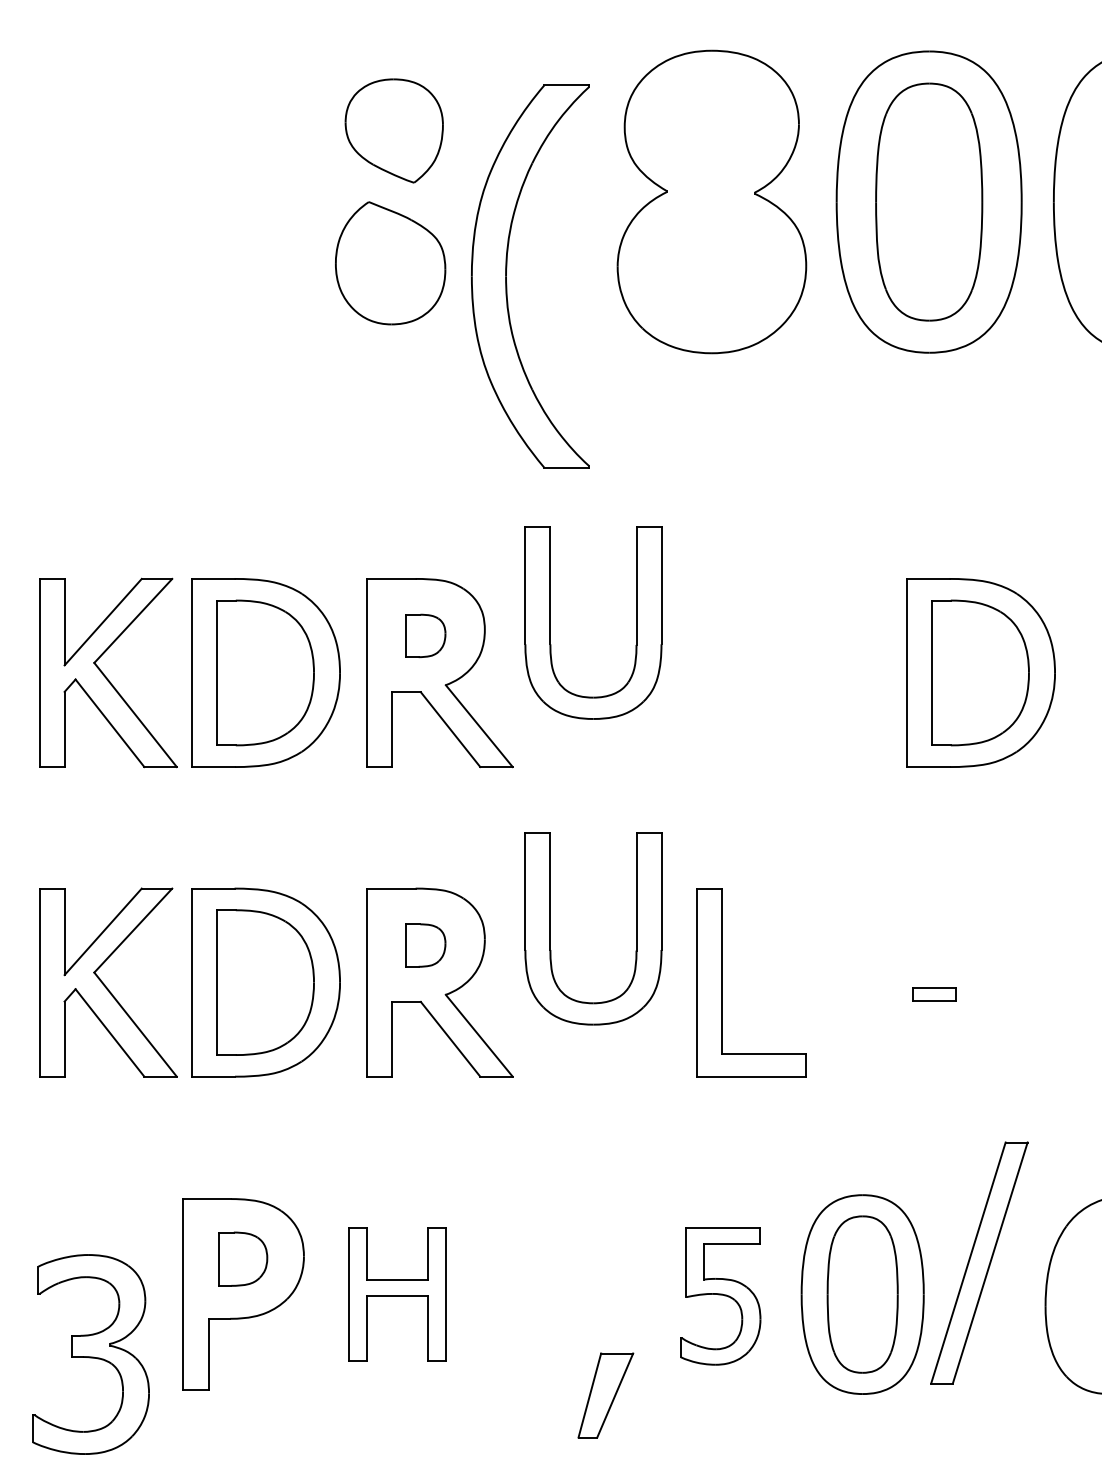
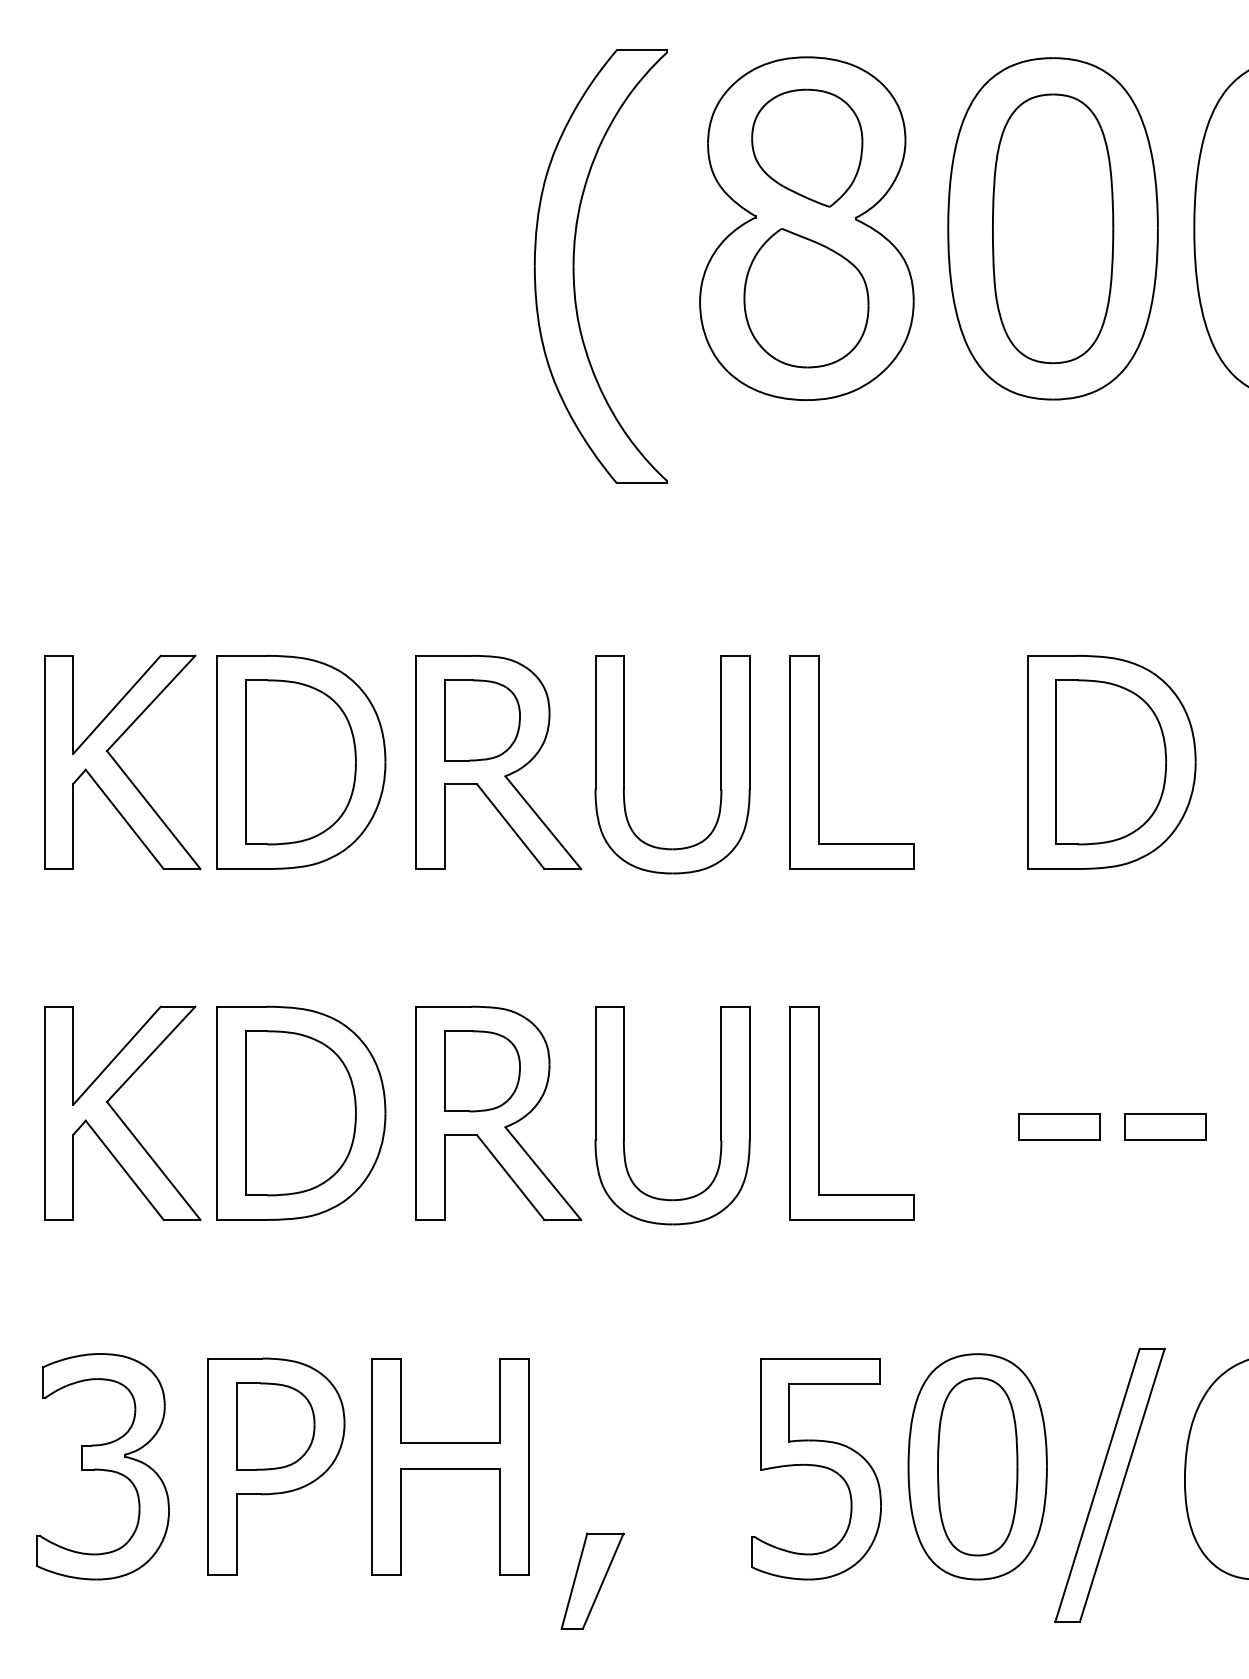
part: (393, 130) -> (806, 147), moved
part: (390, 263) -> (806, 298), moved
part: (506, 276) -> (574, 266), moved
part: (550, 622) -> (623, 764), moved
part: (425, 635) -> (482, 719), size x1.67
part: (722, 672) -> (818, 761), added
part: (550, 928) -> (623, 1115), moved
part: (425, 945) -> (482, 1071), size x1.67
part: (934, 994) -> (1059, 1126), size x1.67
part: (1028, 994) -> (1165, 1126), added
part: (243, 1259) -> (276, 1427), size x1.43
part: (979, 1262) -> (1110, 1484), moved
part: (397, 1294) -> (450, 1466), size x1.43
part: (720, 1296) -> (816, 1468), size x1.43
part: (90, 1354) -> (102, 1466), moved
part: (605, 1395) -> (592, 1581), moved

